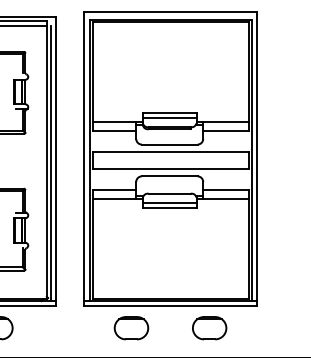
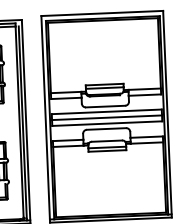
line: (170, 160) -> (106, 117), added

